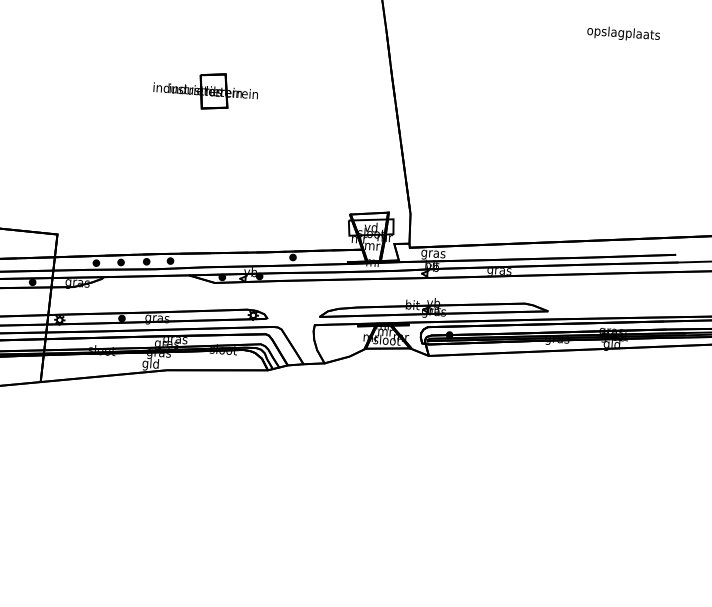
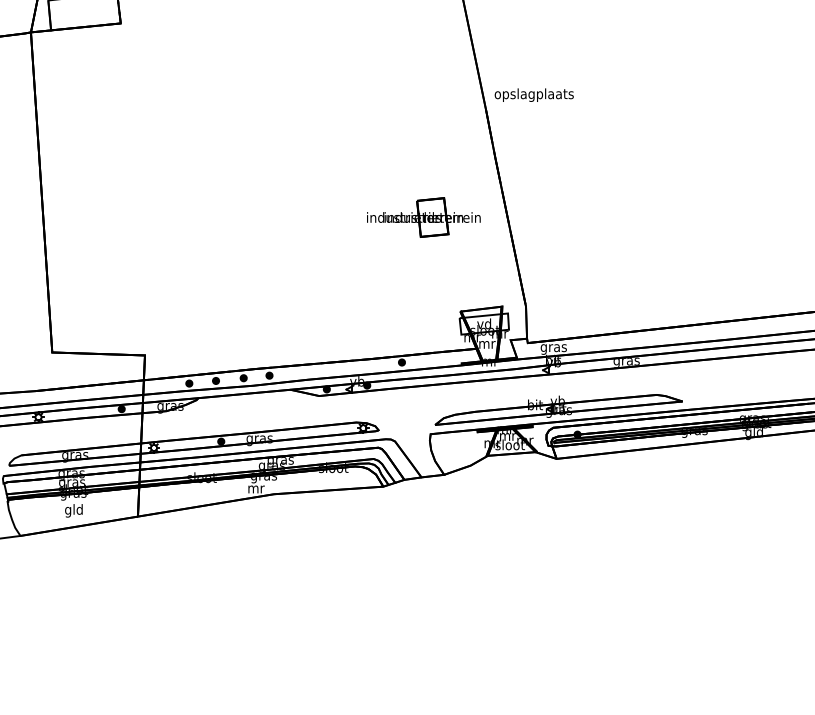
text: (622, 33) -> (533, 94), moved
part: (205, 90) -> (423, 217), moved
text: (150, 364) -> (255, 489), gld -> mr

